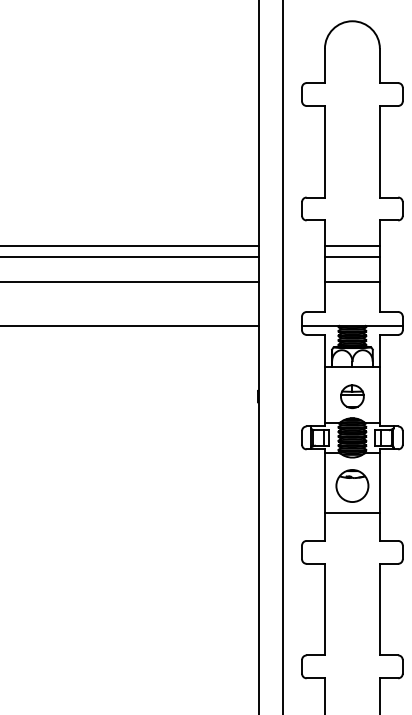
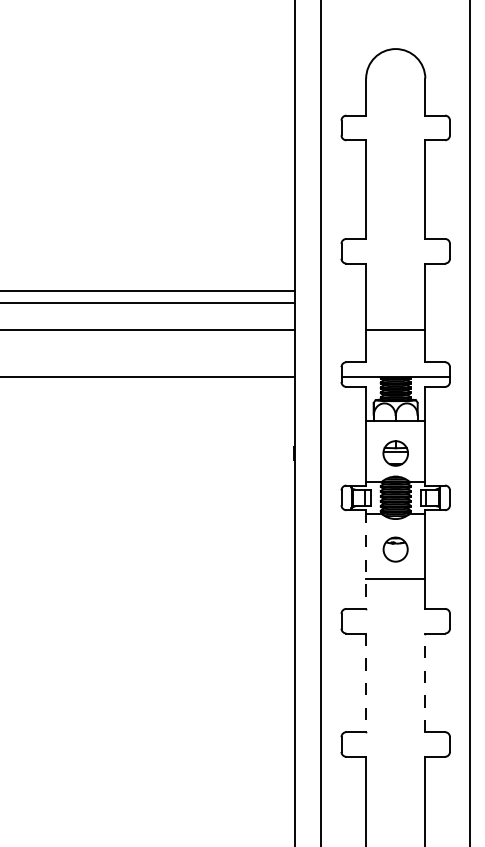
line: (352, 246) -> (395, 291), removed
line: (352, 257) -> (395, 303), removed
part: (352, 485) -> (395, 549), size x0.7
line: (325, 496) -> (366, 560), solid -> dashed
line: (380, 609) -> (425, 682), solid -> dashed
line: (325, 610) -> (366, 683), solid -> dashed

